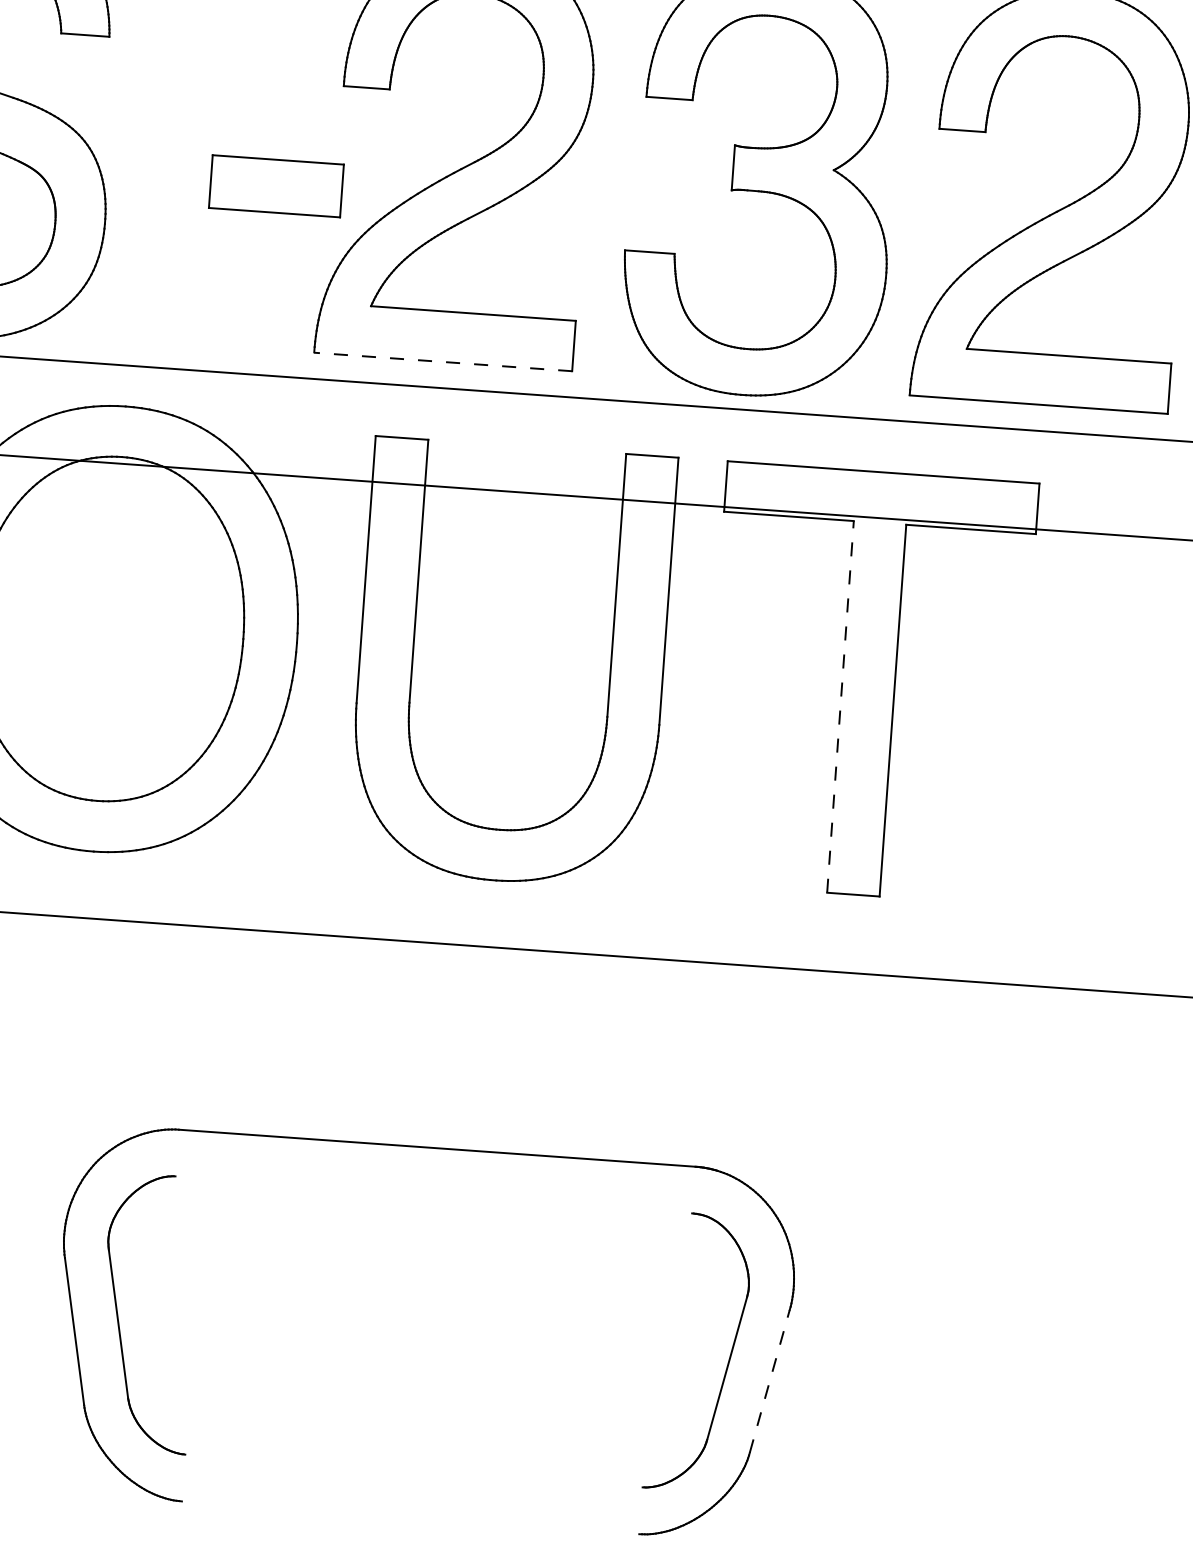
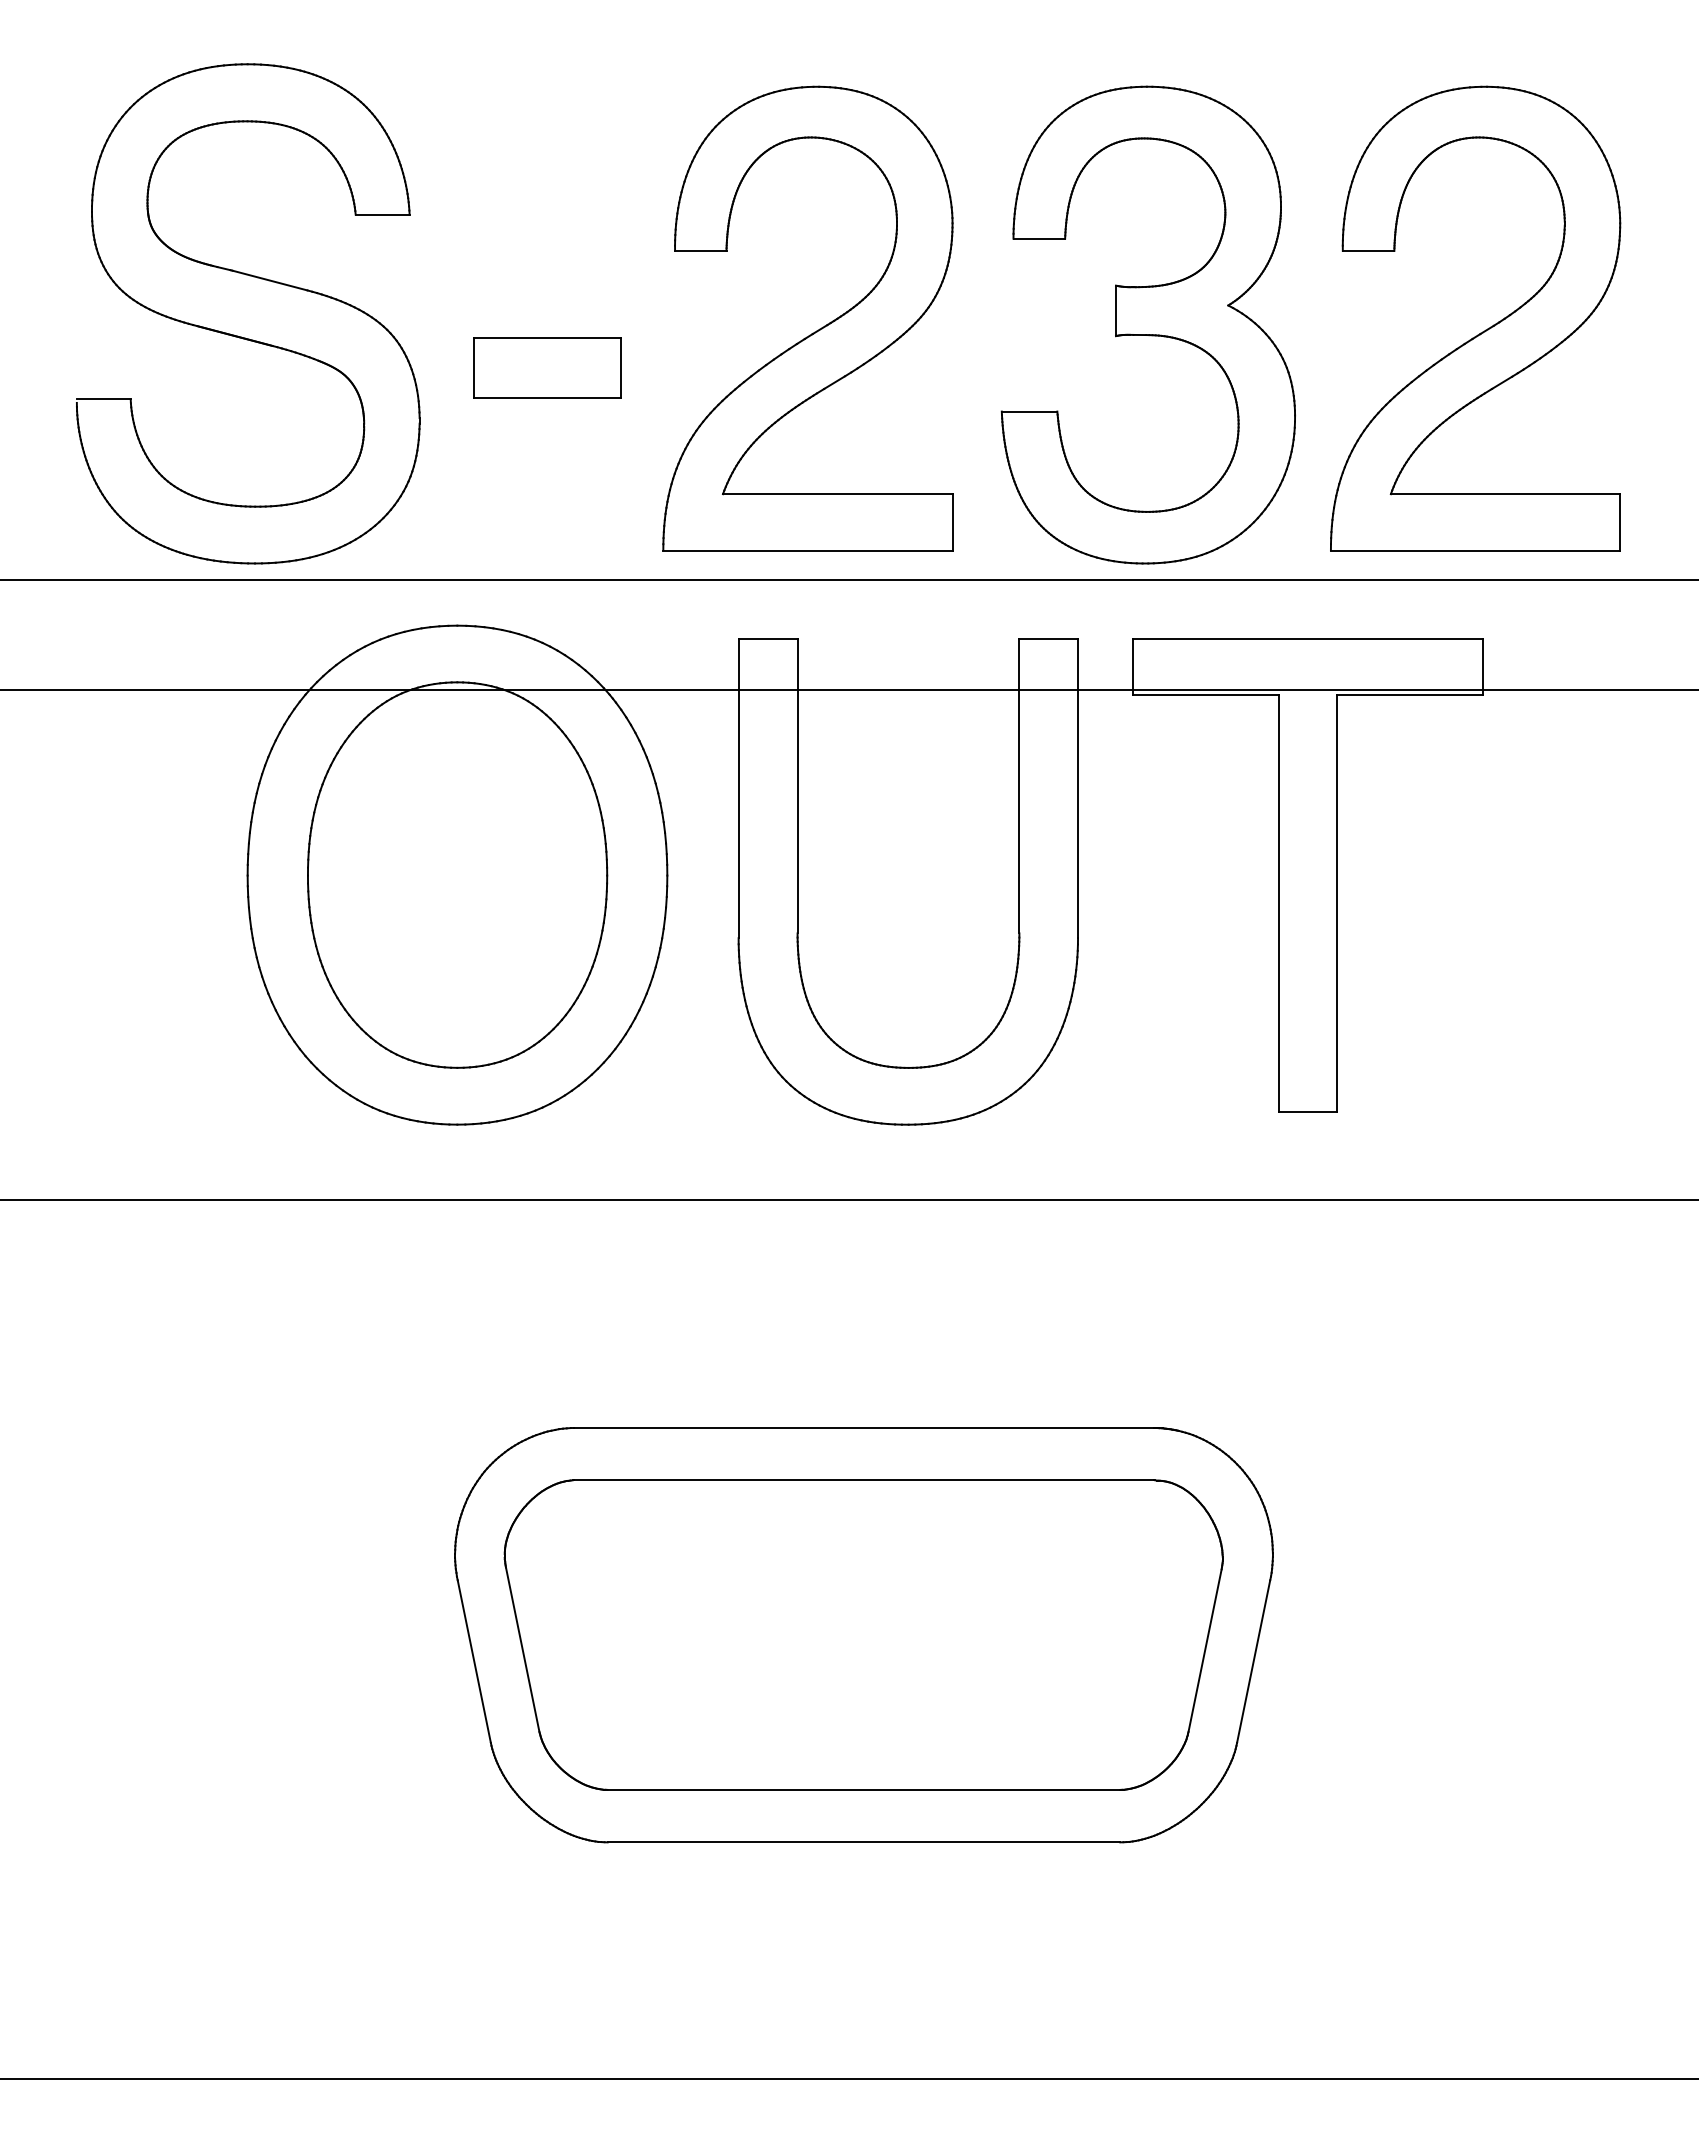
part: (276, 185) -> (547, 367), moved
line: (442, 361) -> (807, 550), dashed -> solid
line: (840, 706) -> (1278, 903), dashed -> solid
line: (433, 1194) -> (863, 1480), added
line: (769, 1381) -> (1253, 1661), dashed -> solid
line: (413, 1470) -> (863, 1789), added
line: (410, 1517) -> (863, 1842), added

